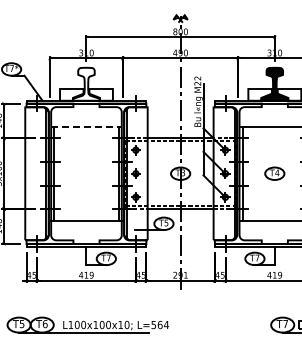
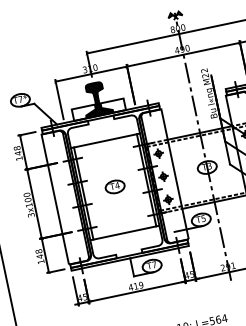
hatch: (86, 83) -> (96, 98), added
line: (86, 126) -> (105, 140), dashed -> solid
part: (86, 173) -> (115, 186), added

